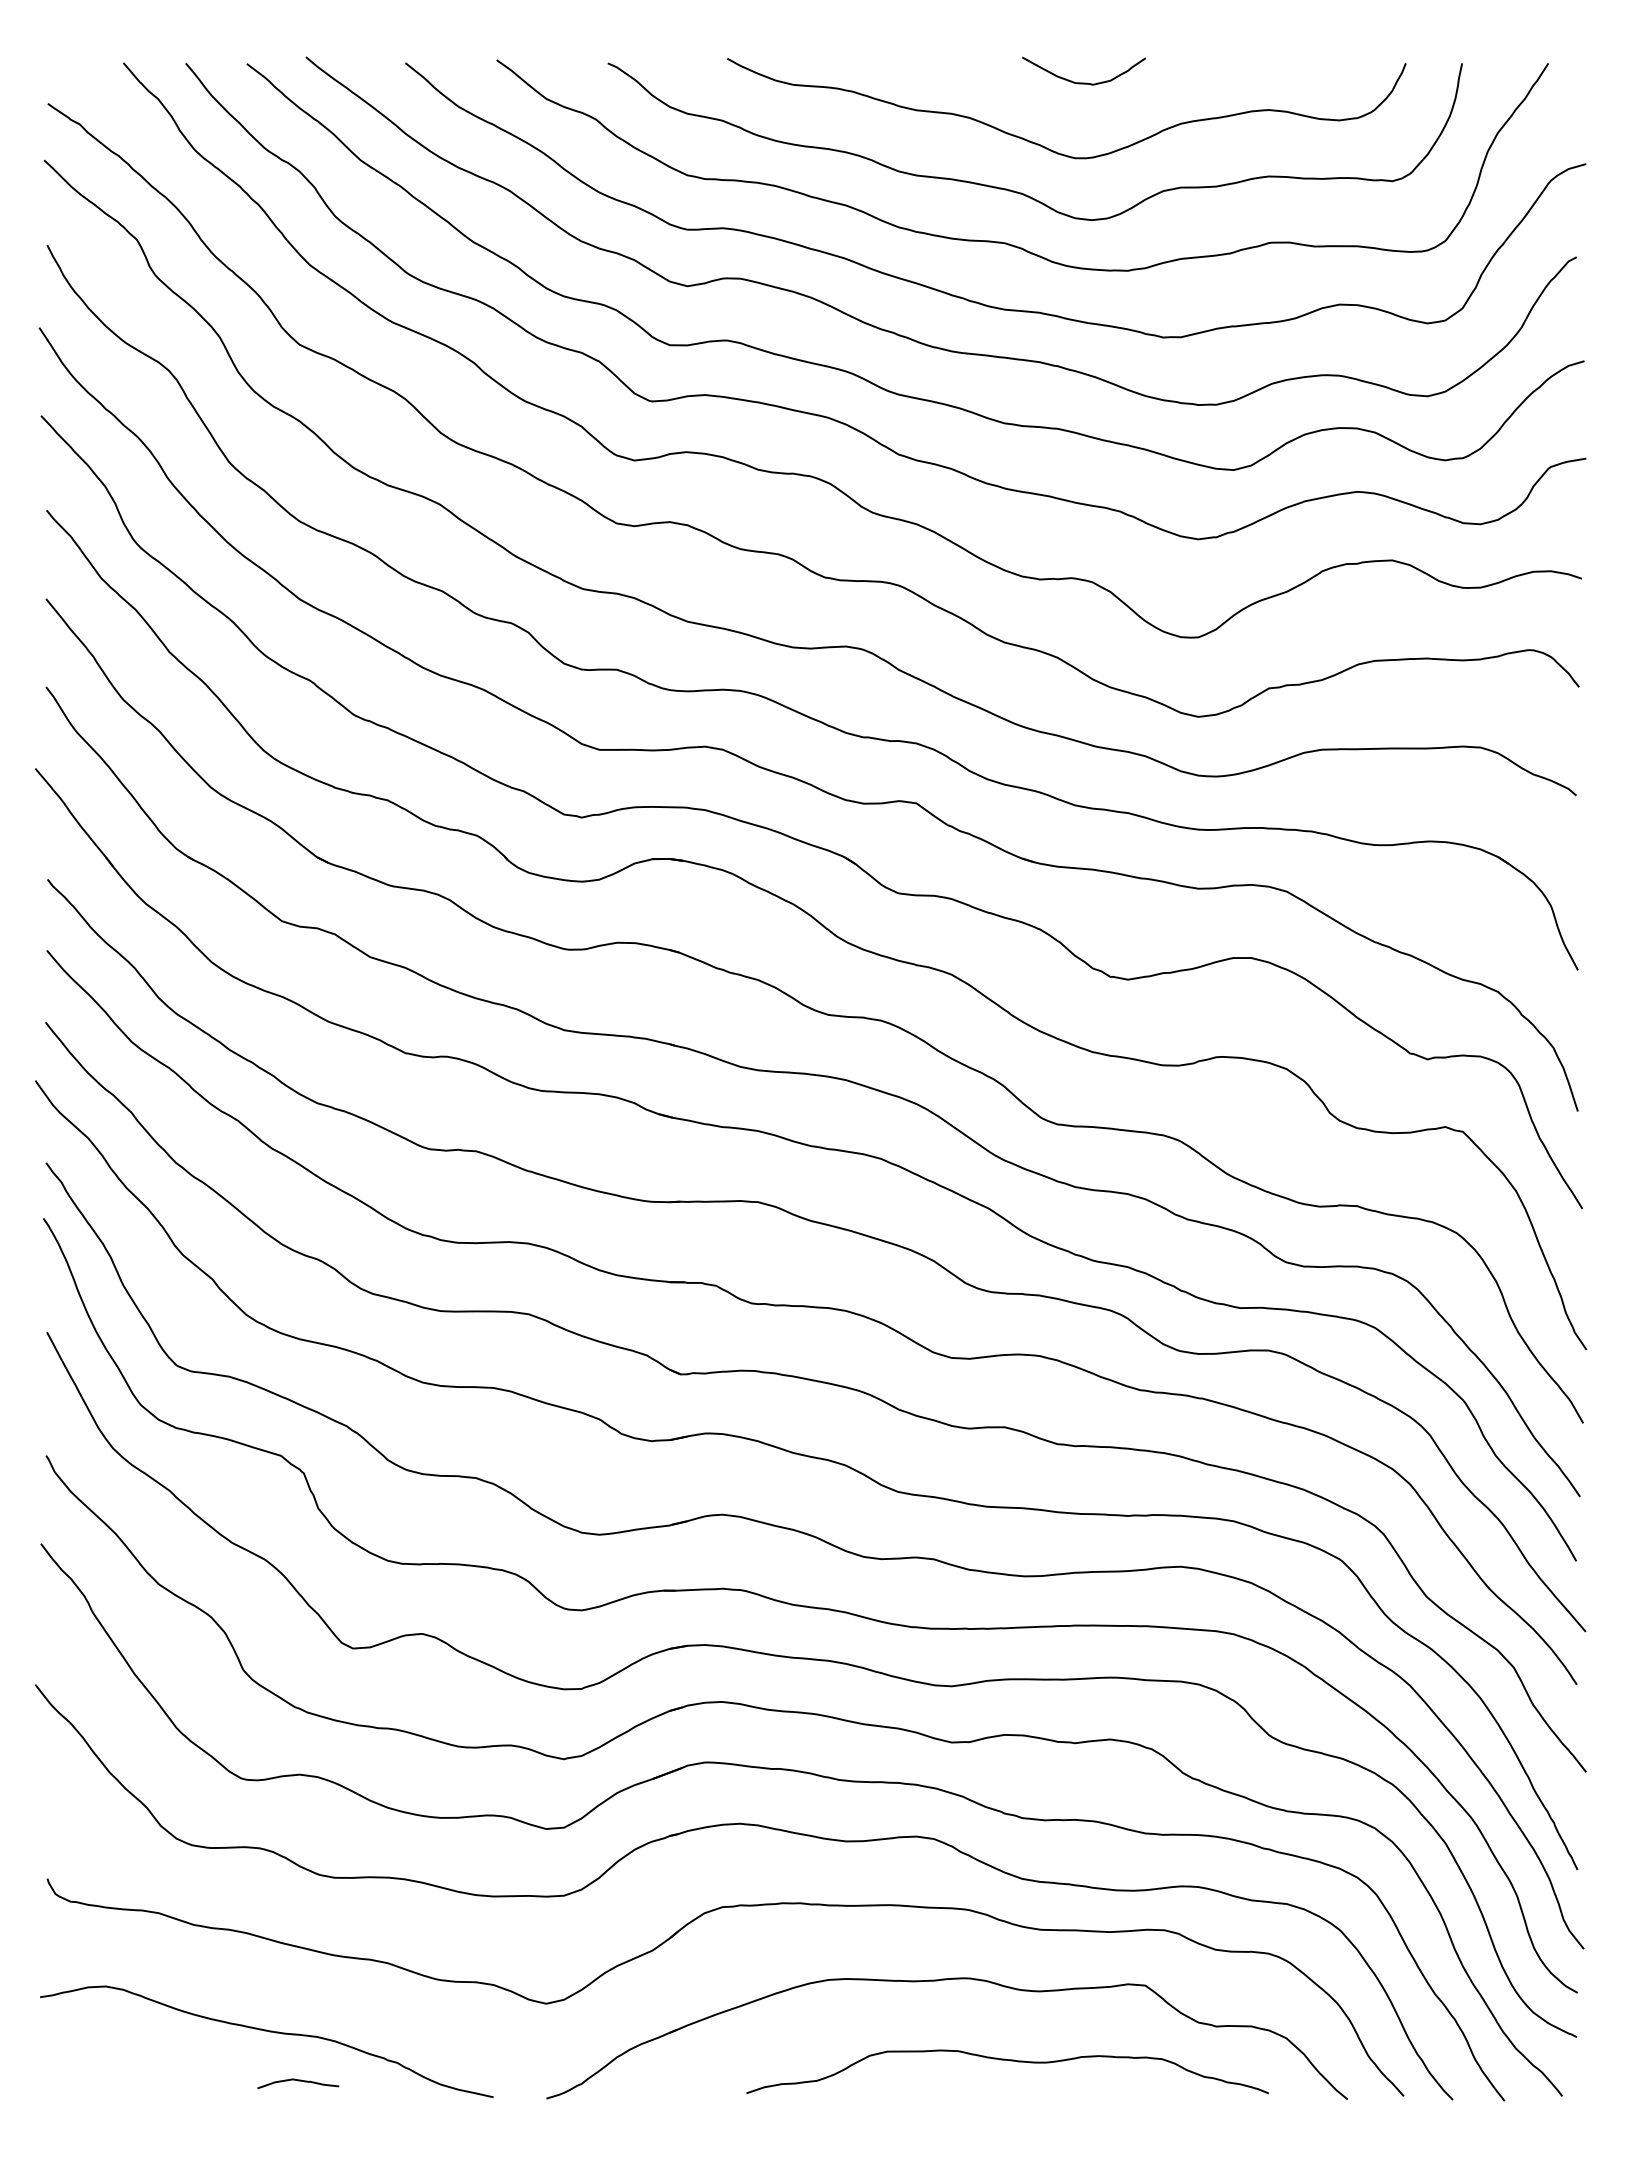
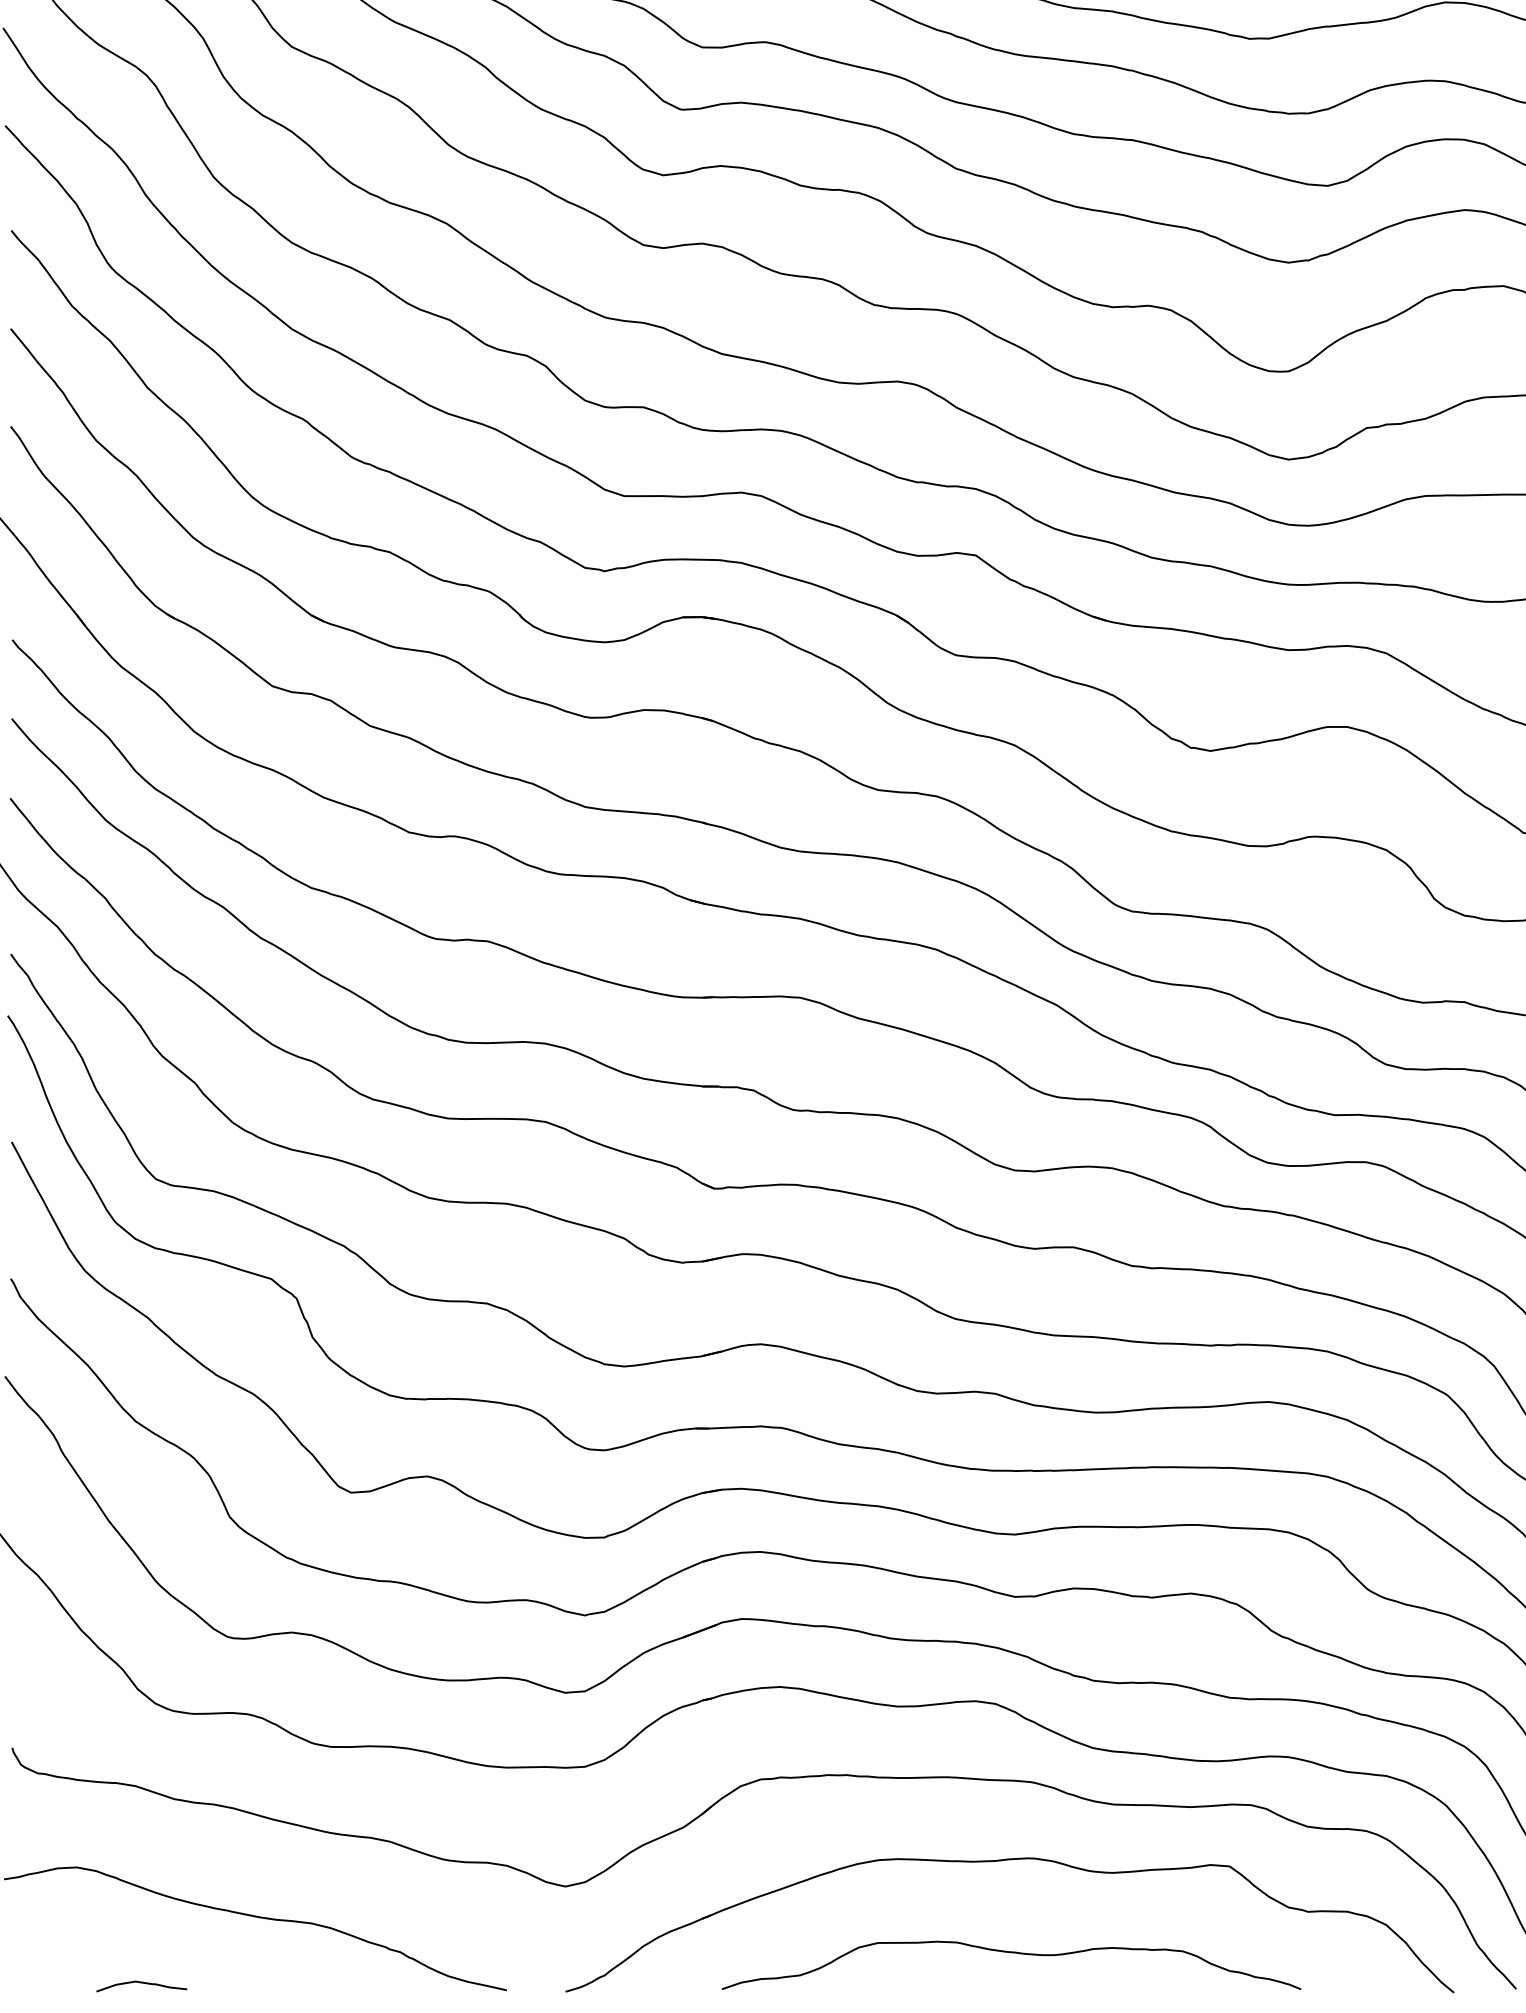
curve: (1010, 2061) -> (1014, 1953), moved
curve: (298, 2081) -> (142, 1983), moved

